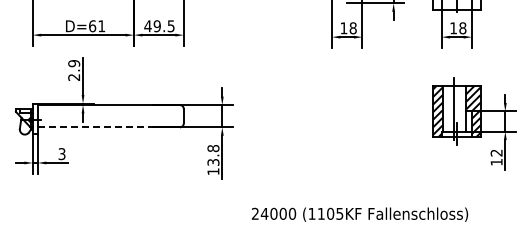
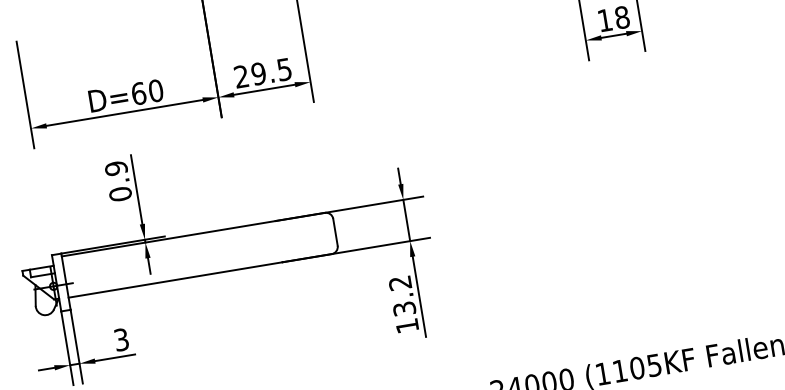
text: (101, 26) -> (155, 91), D=61 -> D=60
text: (147, 26) -> (240, 77), 49.5 -> 29.5
text: (74, 77) -> (121, 194), 2.9 -> 0.9
line: (95, 127) -> (175, 280), dashed -> solid
text: (213, 148) -> (400, 283), 13.8 -> 13.2

